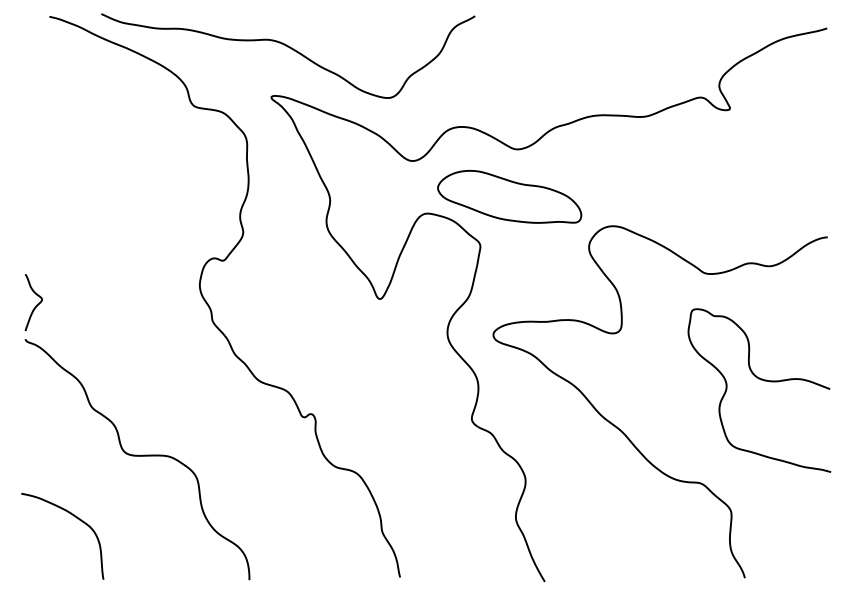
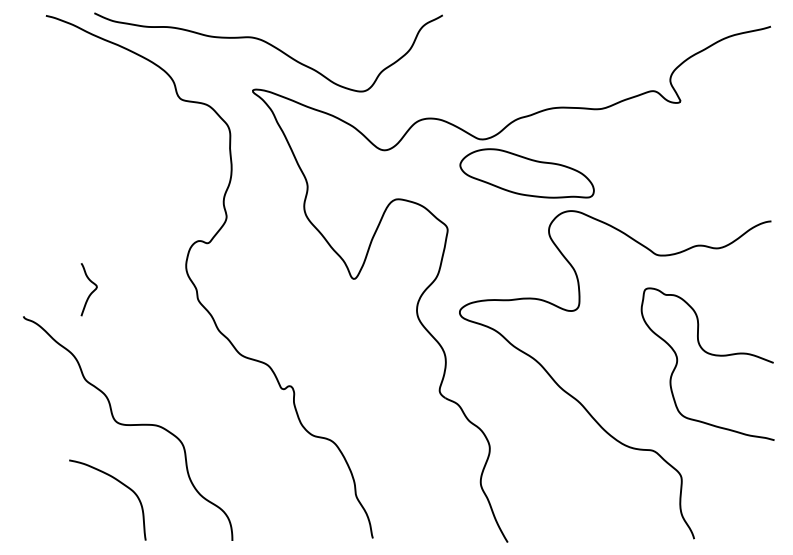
part: (509, 196) -> (526, 173), moved
curve: (36, 304) -> (91, 291), moved
curve: (76, 518) -> (120, 483), moved

